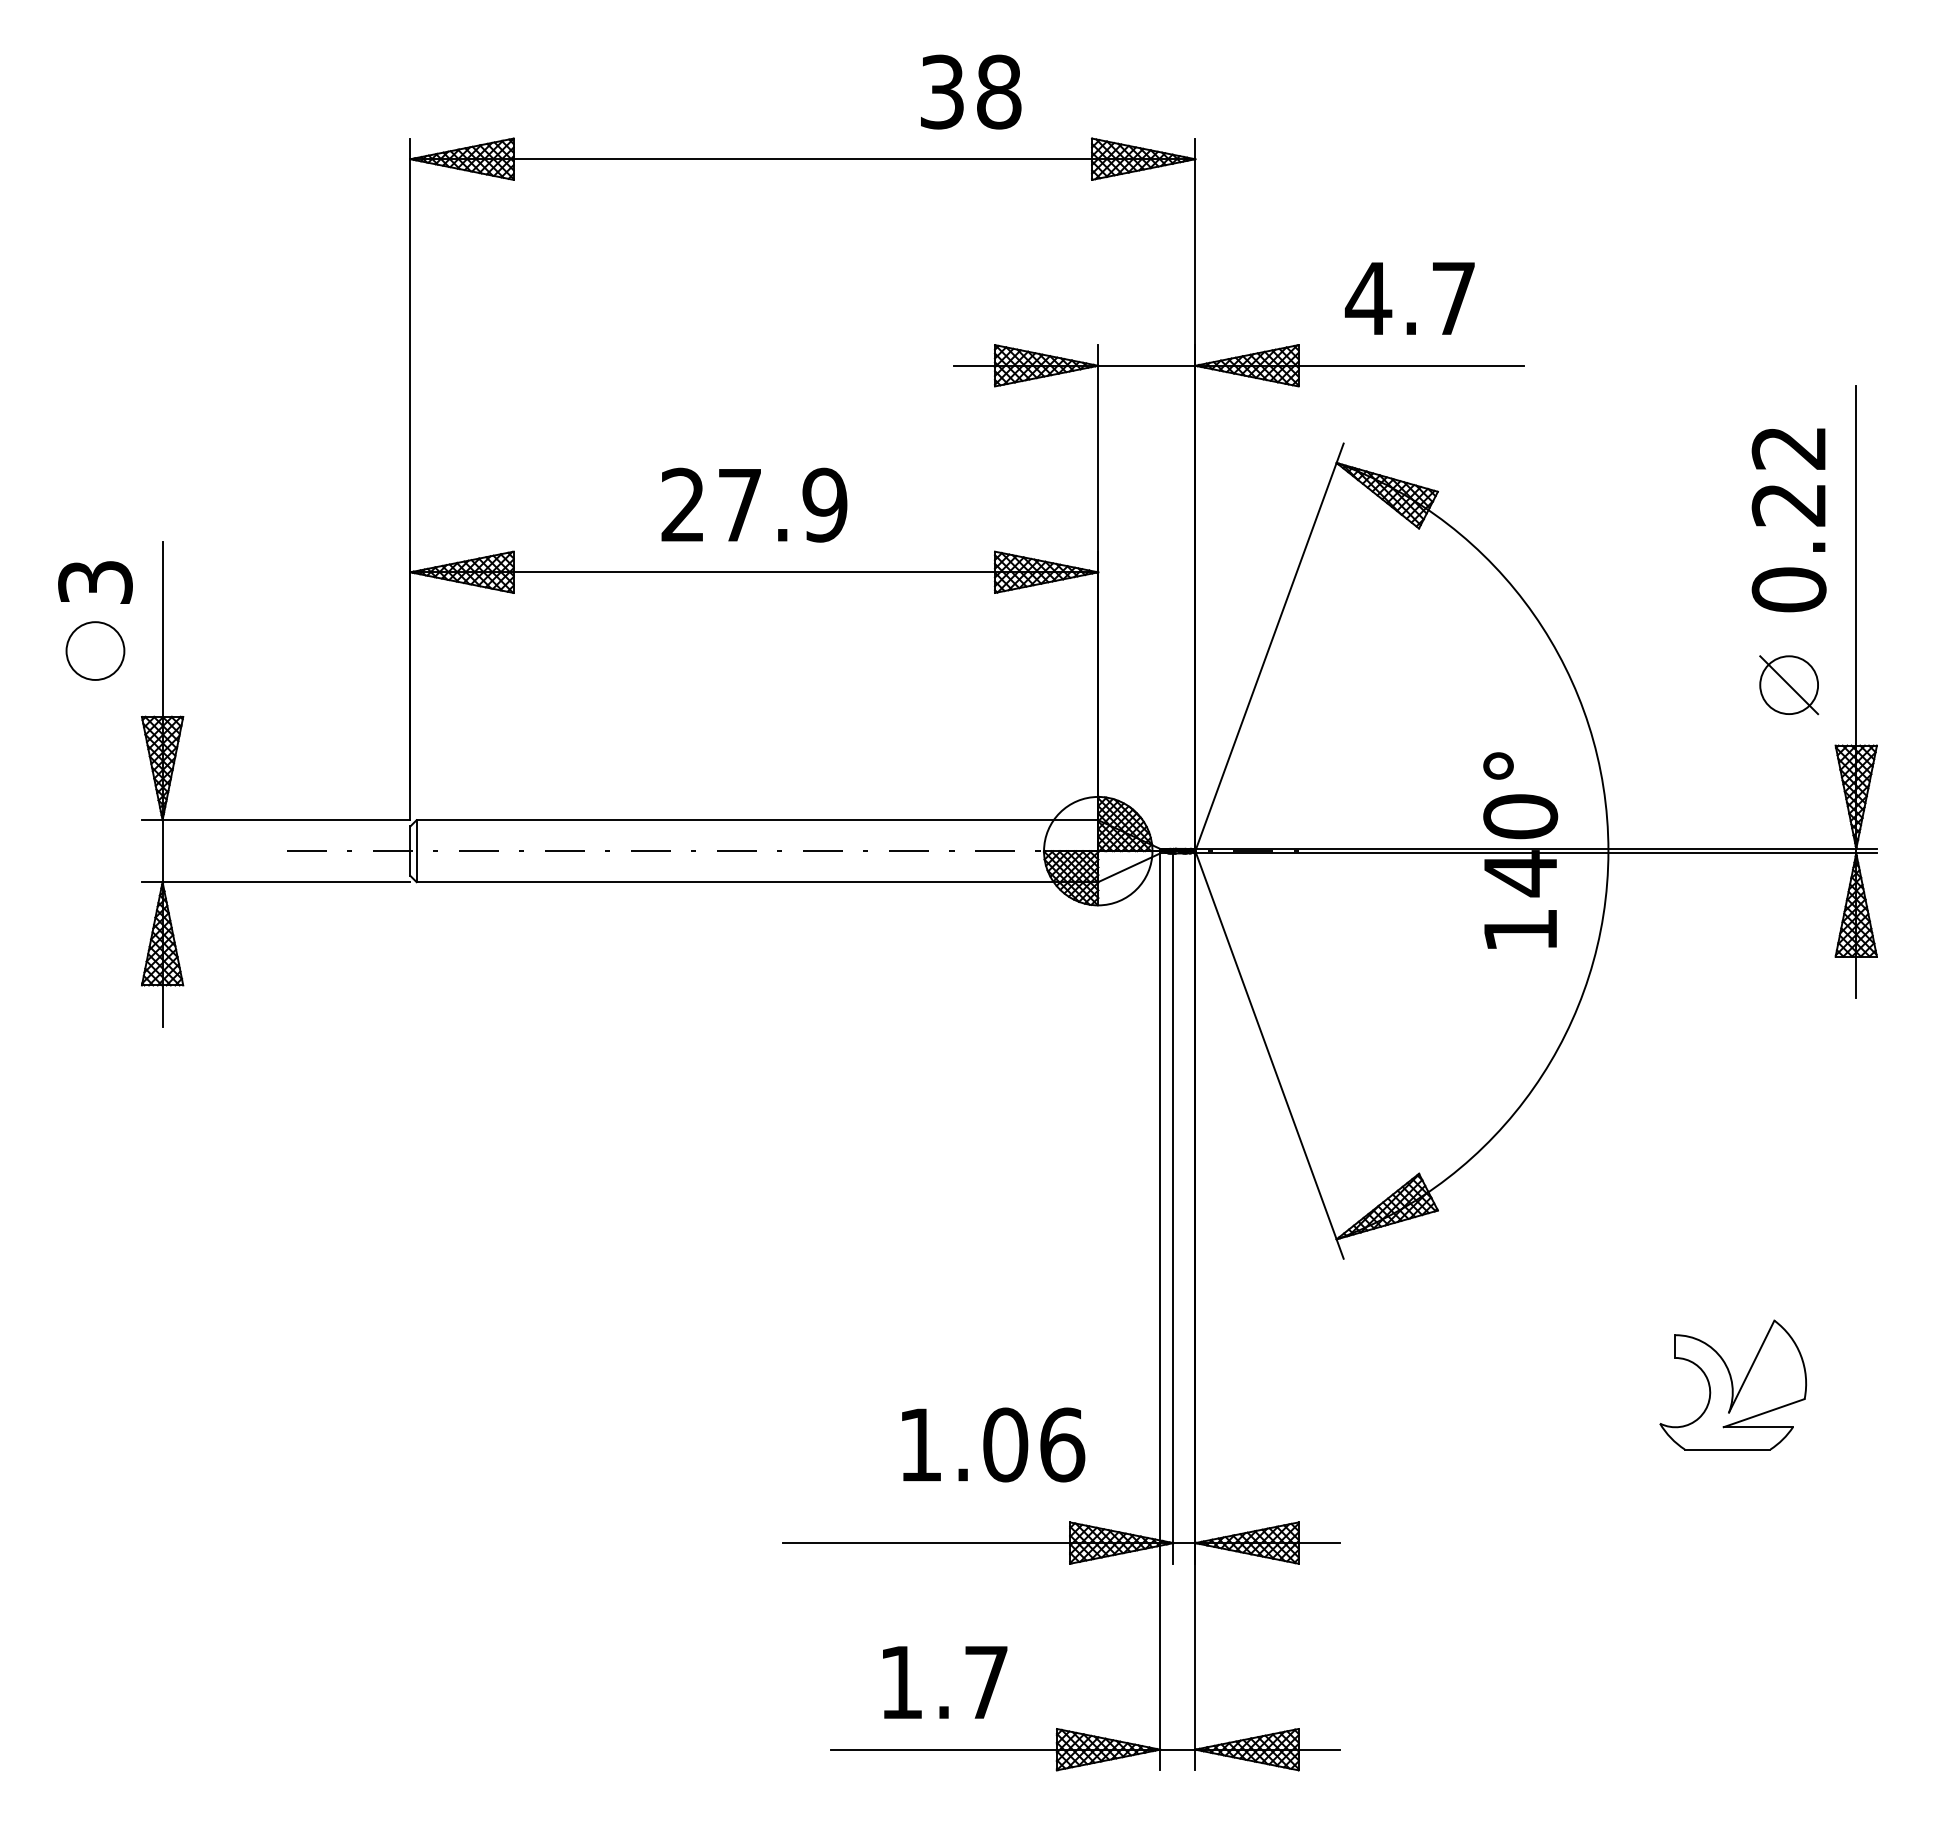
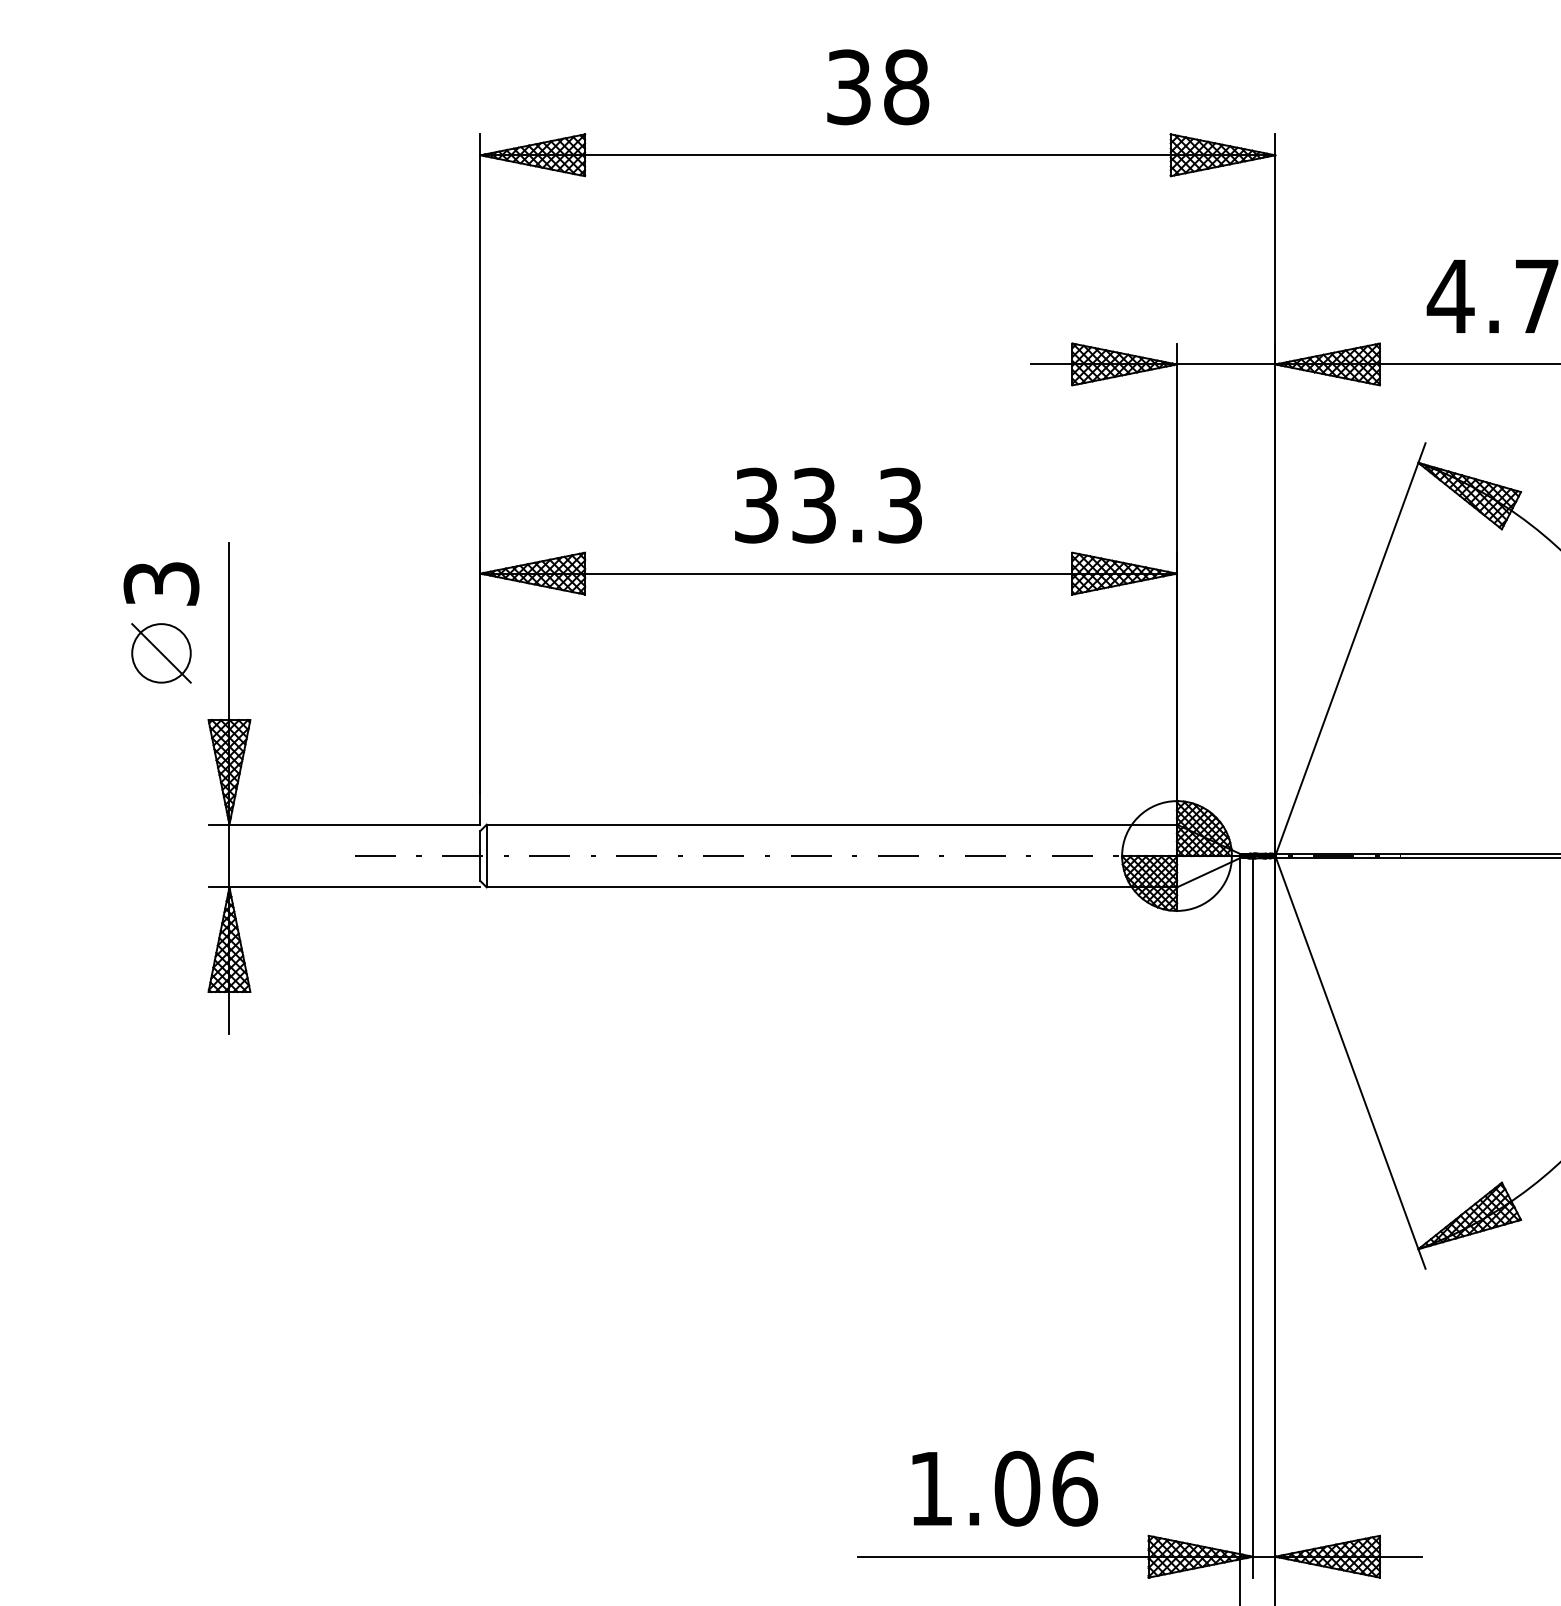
text: (971, 91) -> (878, 86), moved
text: (754, 504) -> (828, 504), 27.9 -> 33.3
line: (95, 650) -> (161, 652), added
text: (993, 1444) -> (1005, 1488), moved

